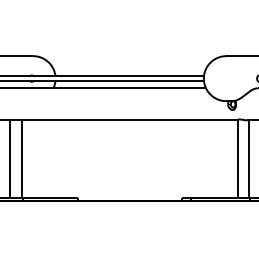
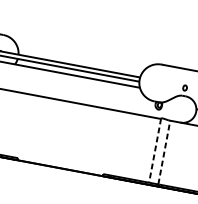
line: (237, 159) -> (154, 150), solid -> dashed
line: (249, 159) -> (164, 152), solid -> dashed

